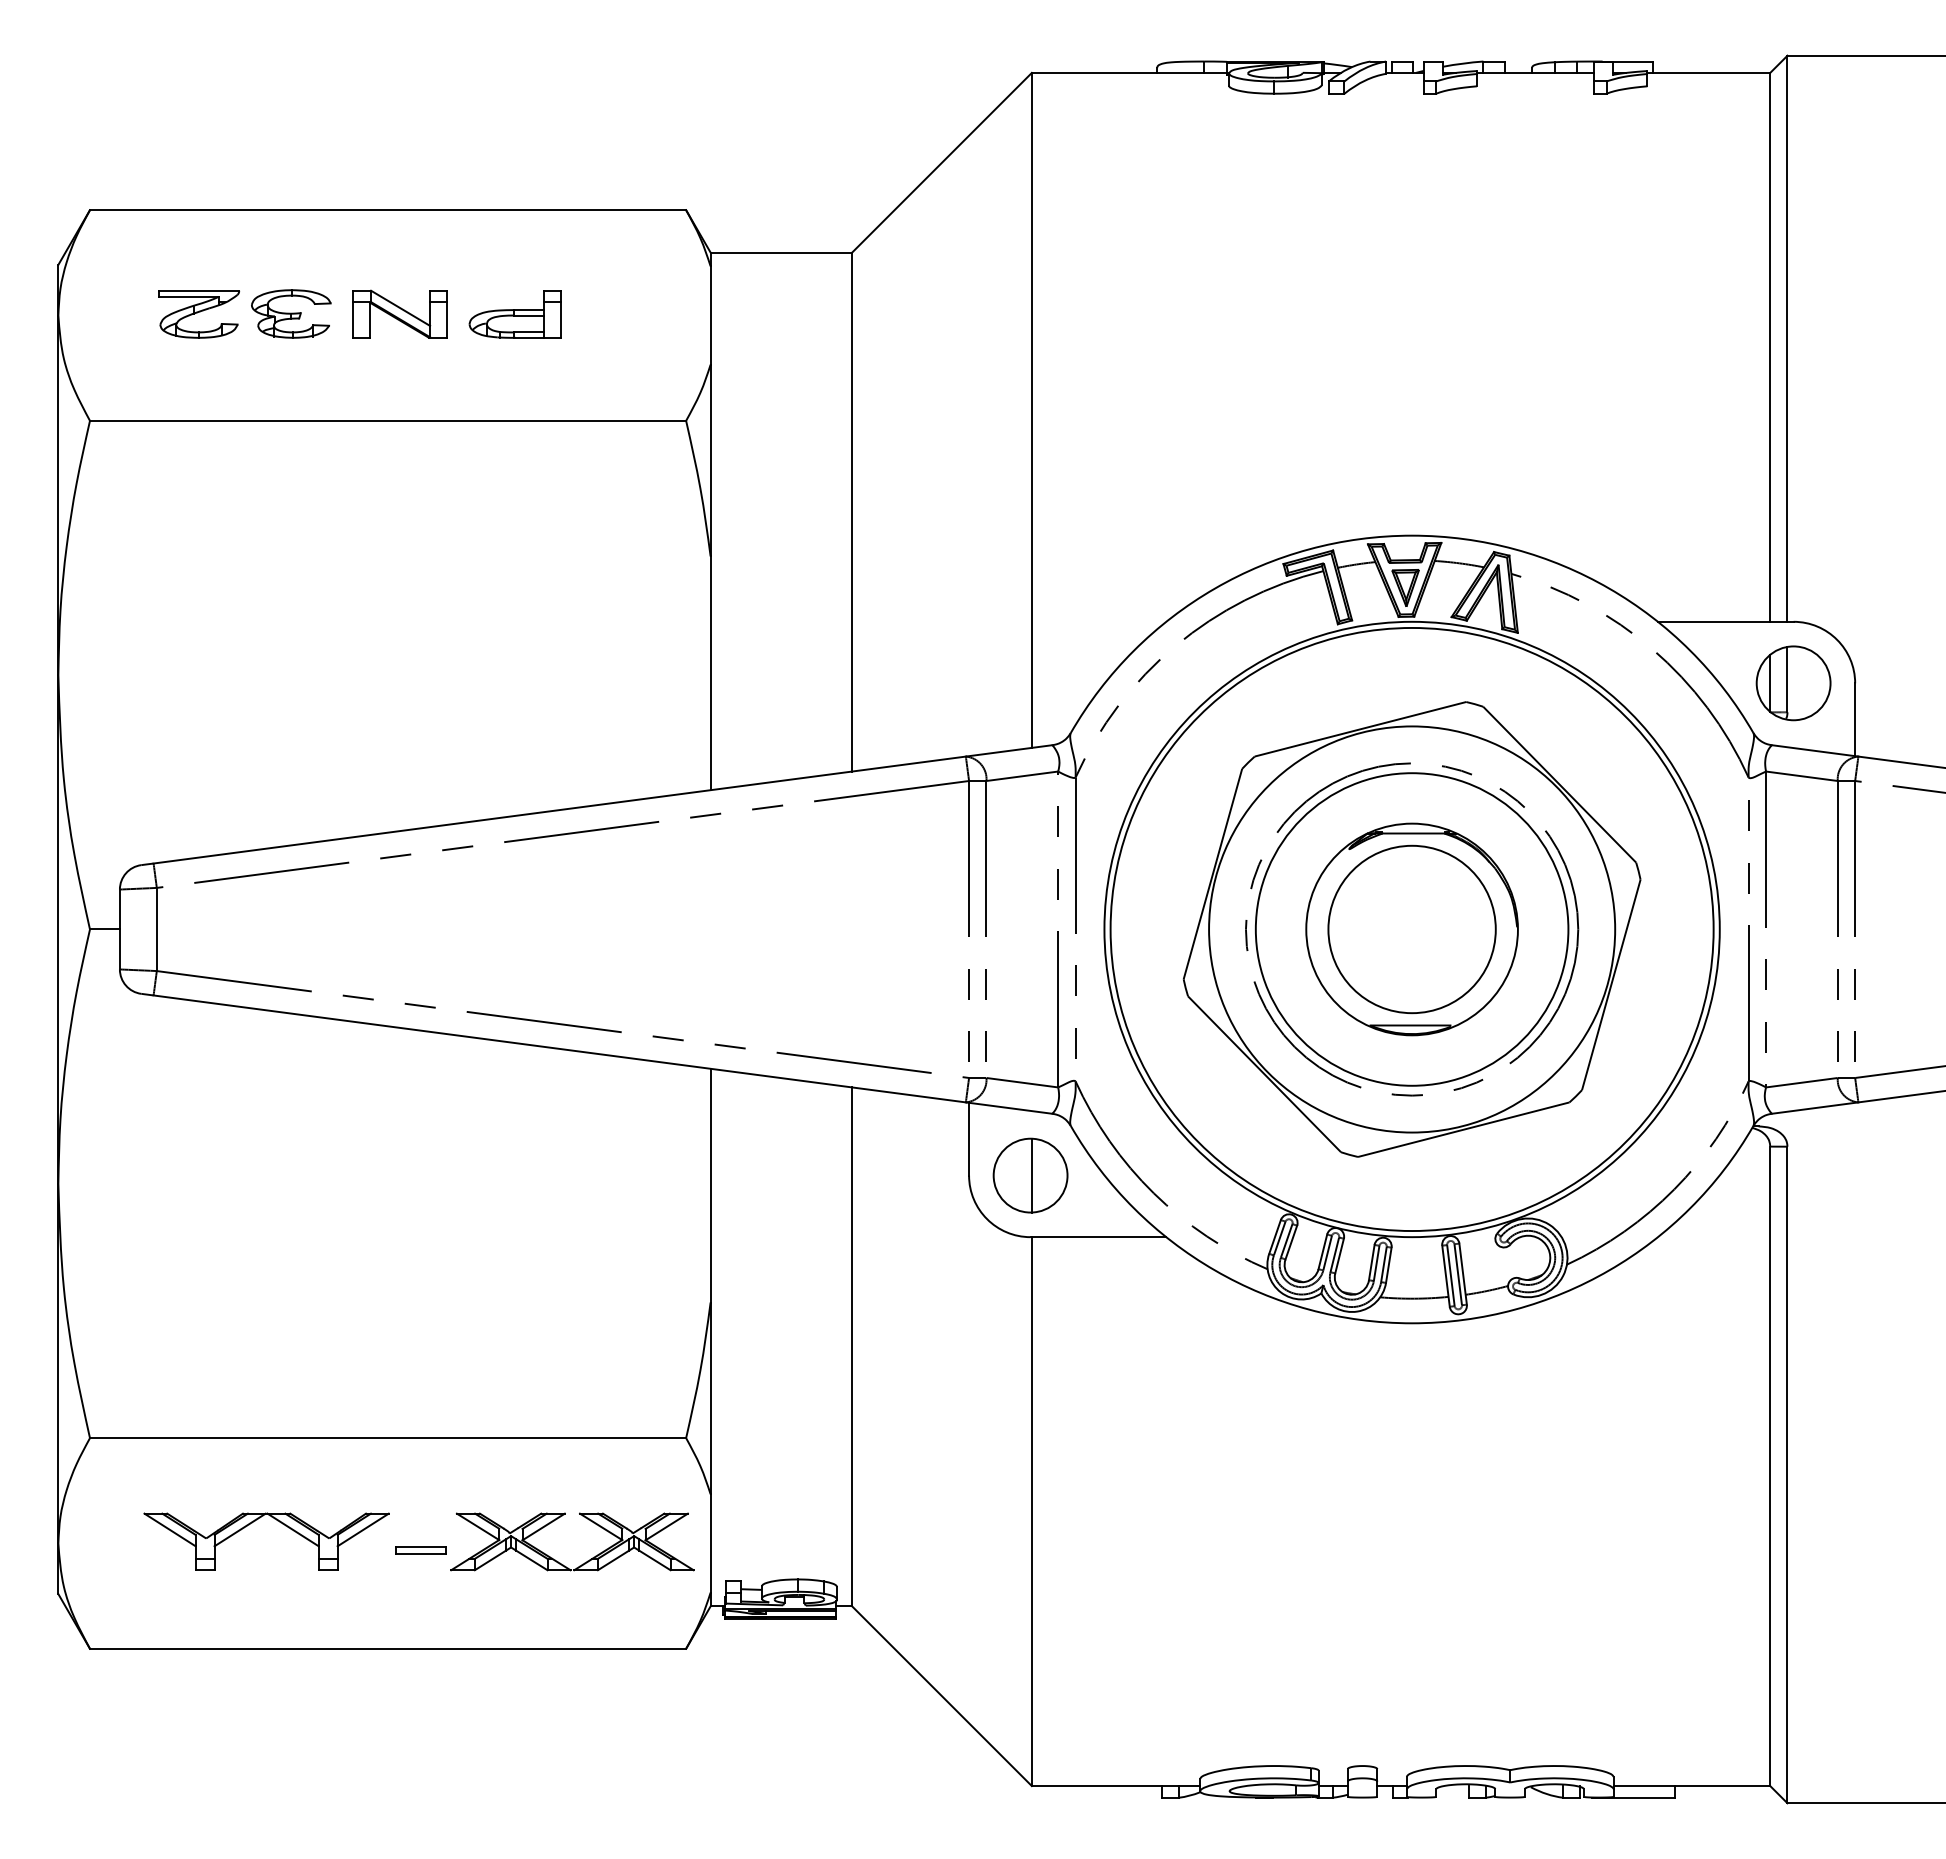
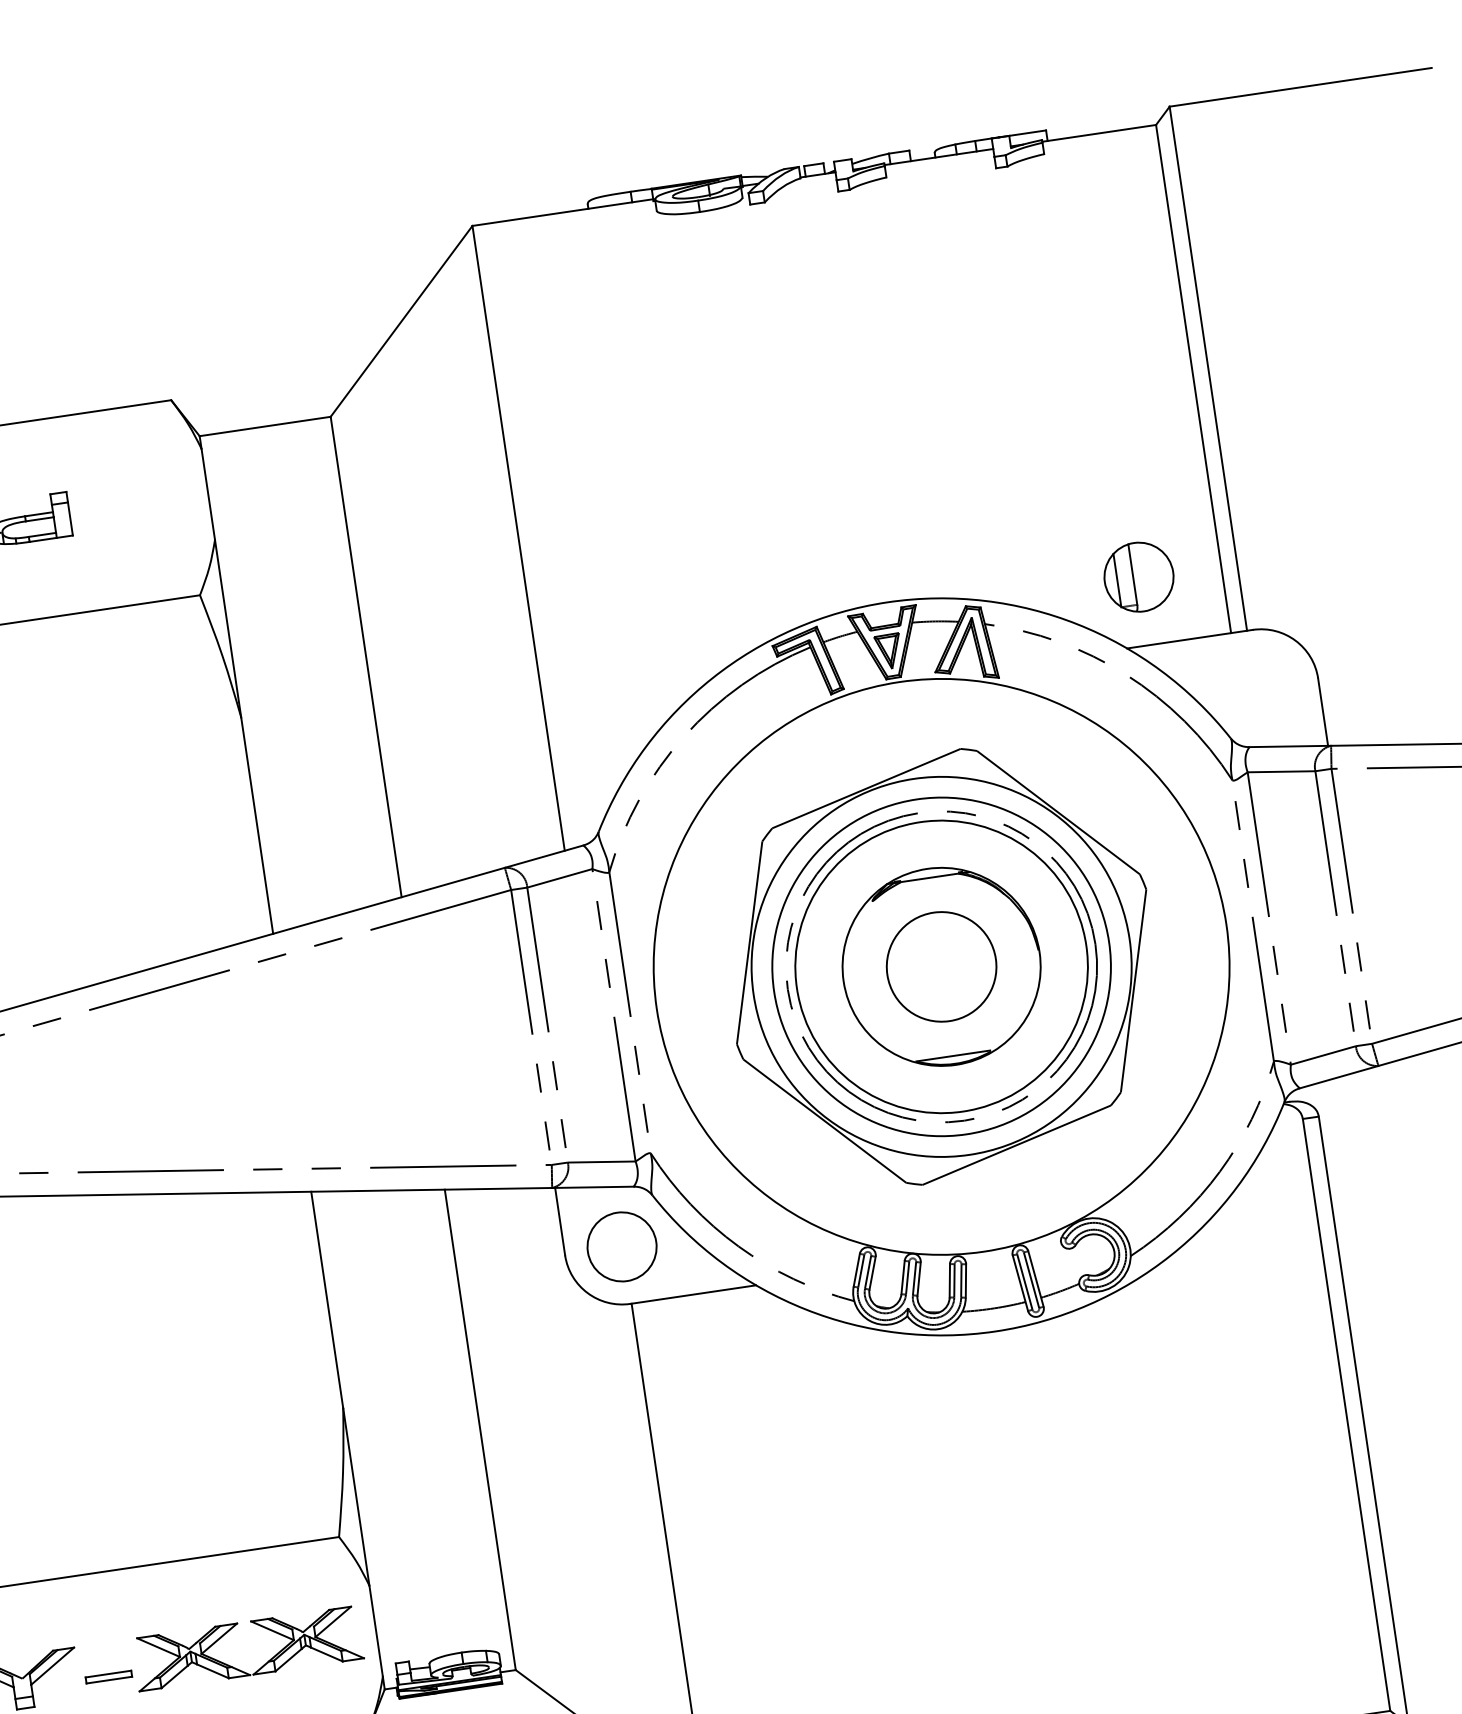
part: (1793, 683) -> (1138, 577), moved
circle: (1411, 929) -> (941, 966), size x0.6
circle: (1411, 929) -> (941, 966), size x0.7
line: (1031, 1175) -> (622, 1246), removed

